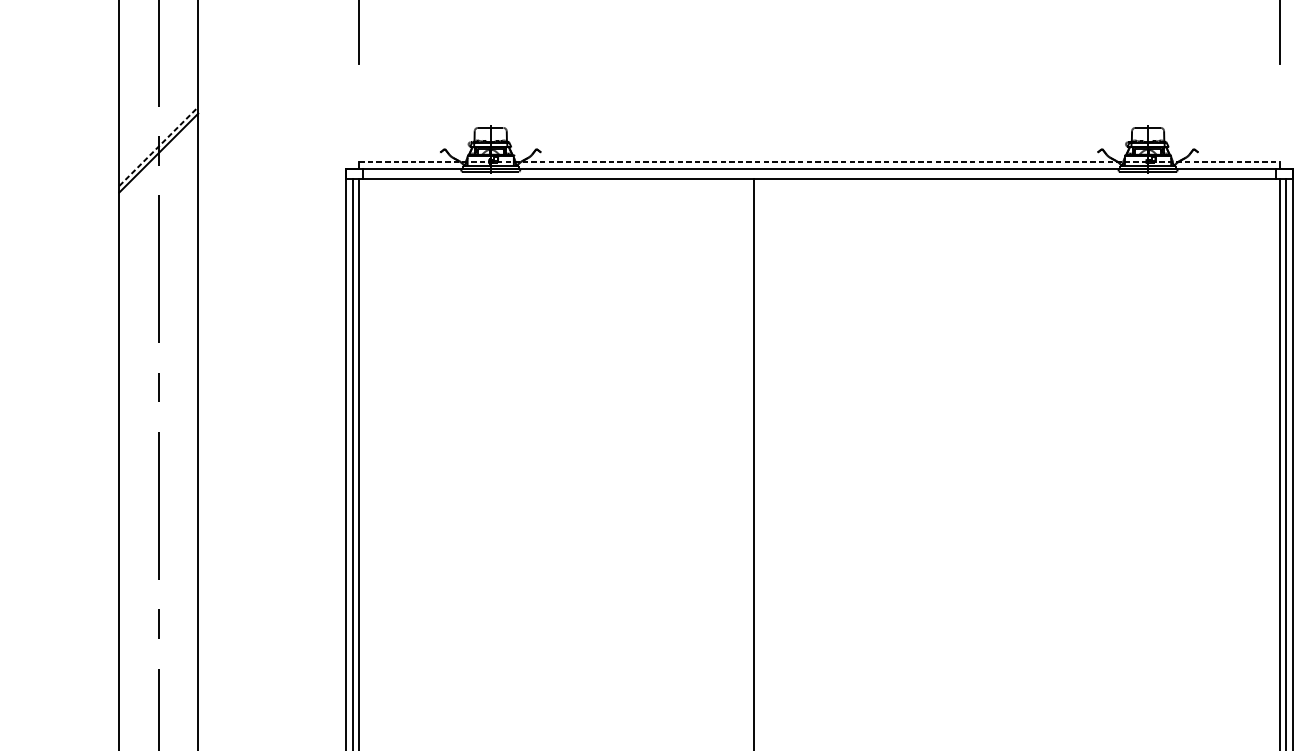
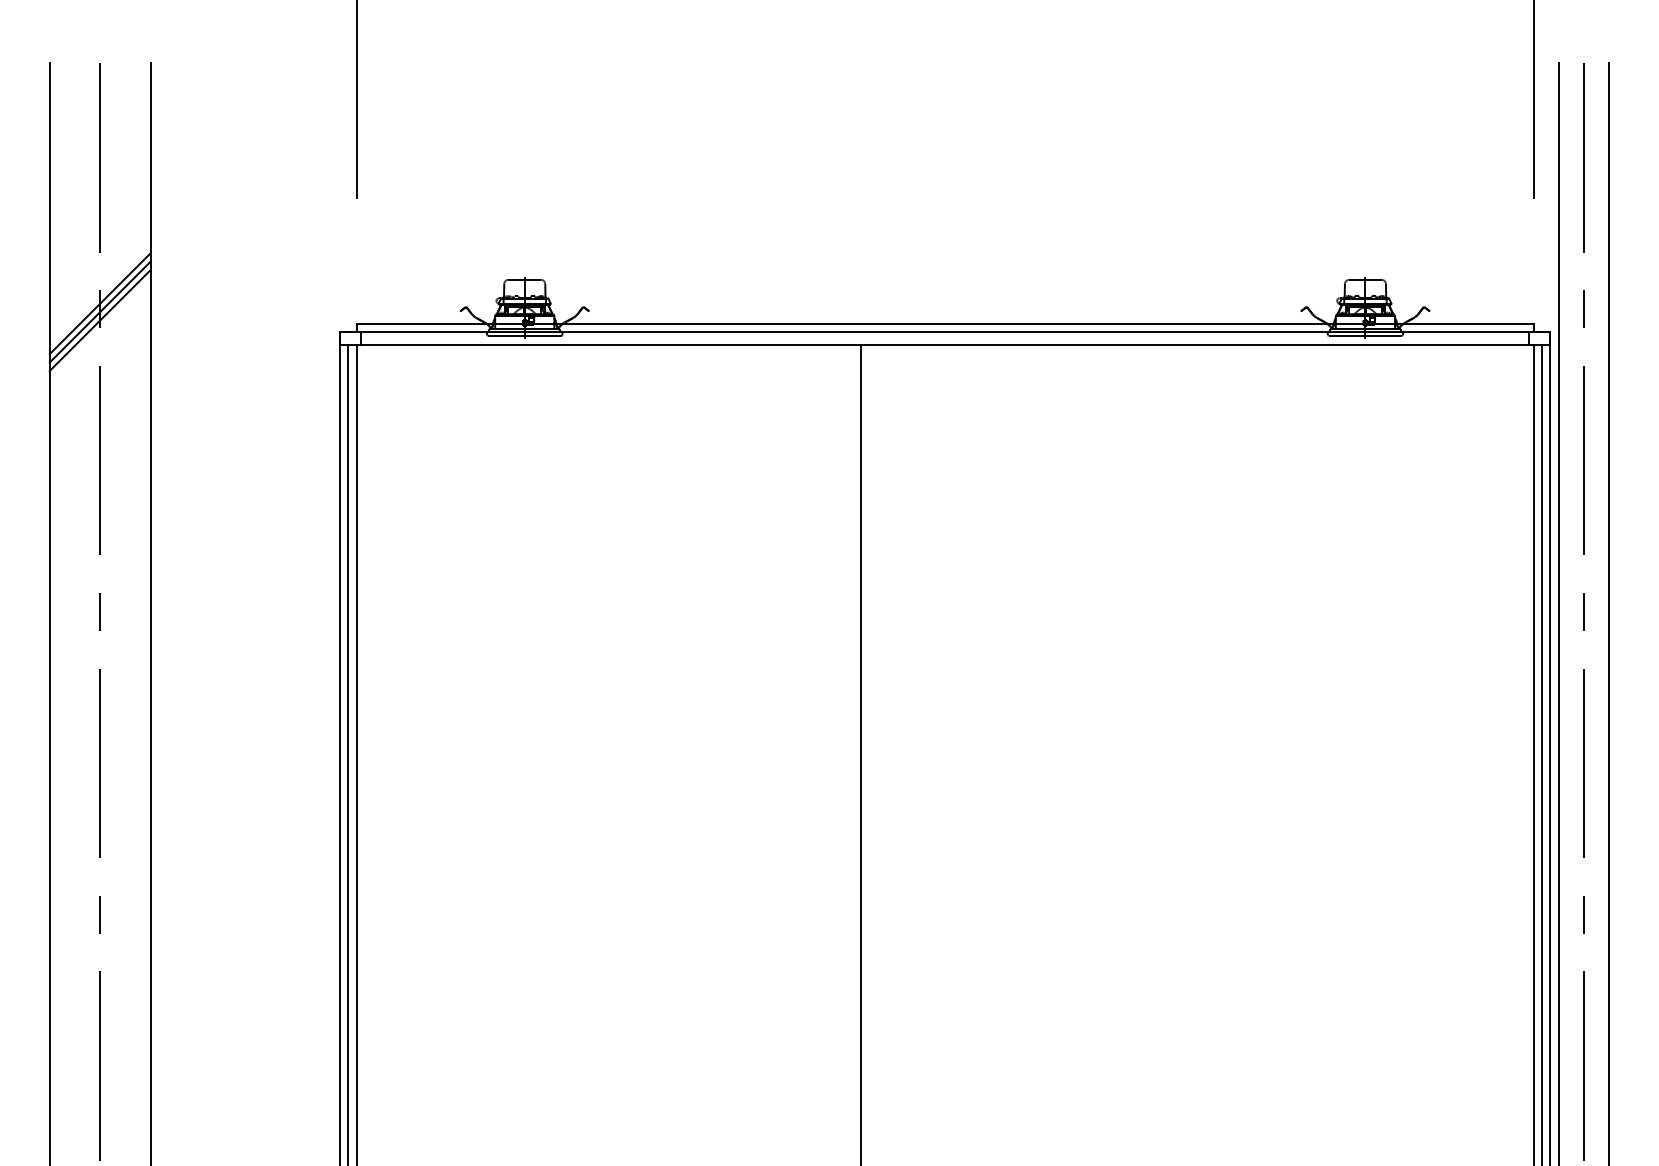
line: (159, 146) -> (100, 303), dashed -> solid
line: (158, 159) -> (99, 320), added
line: (819, 162) -> (945, 324), dashed -> solid

